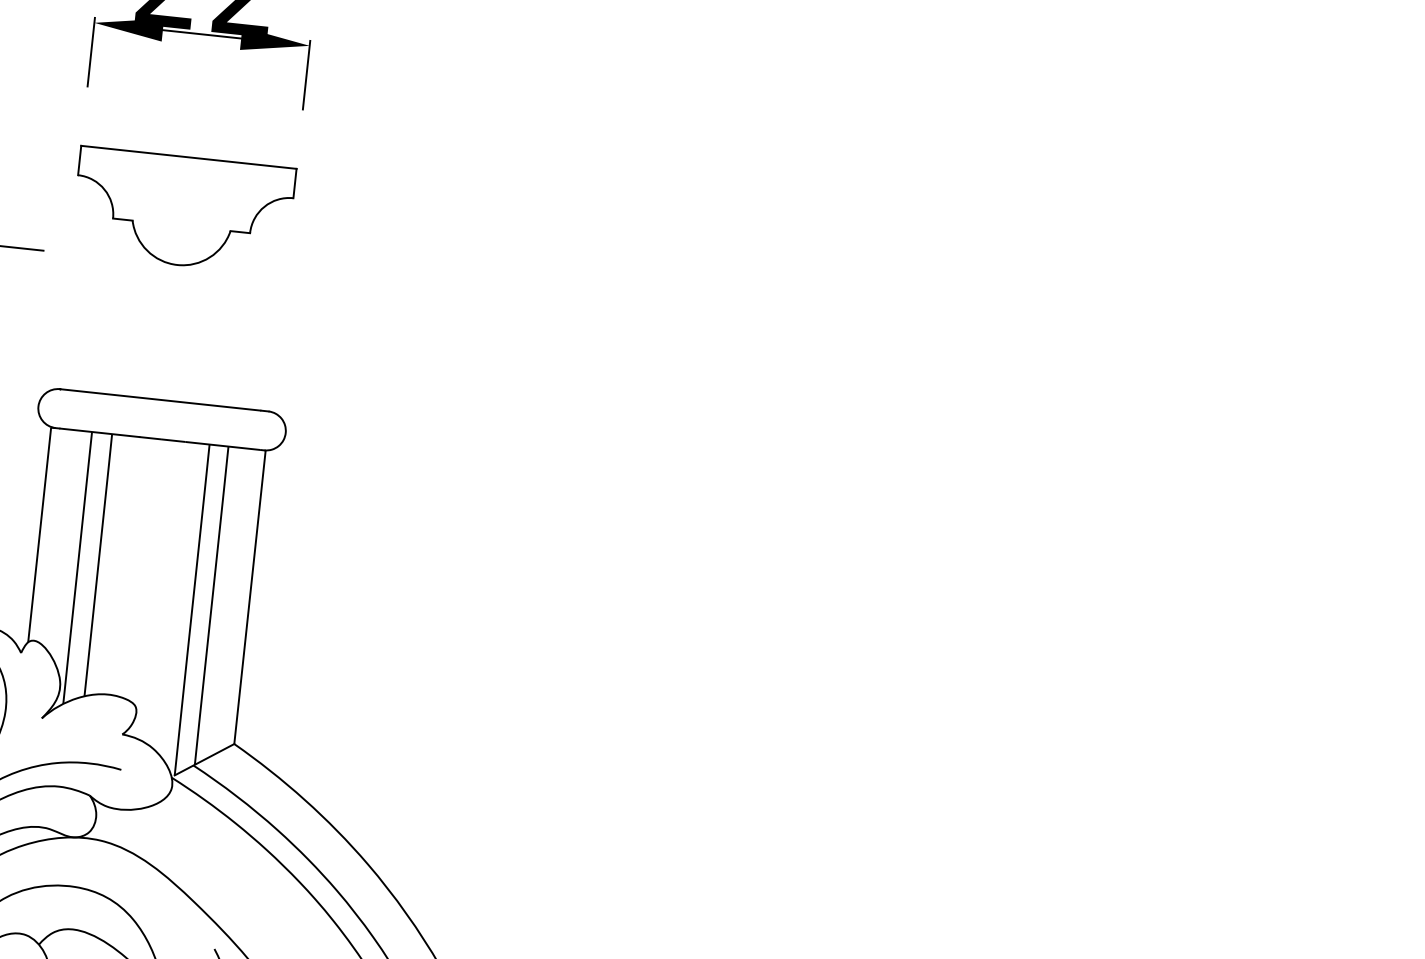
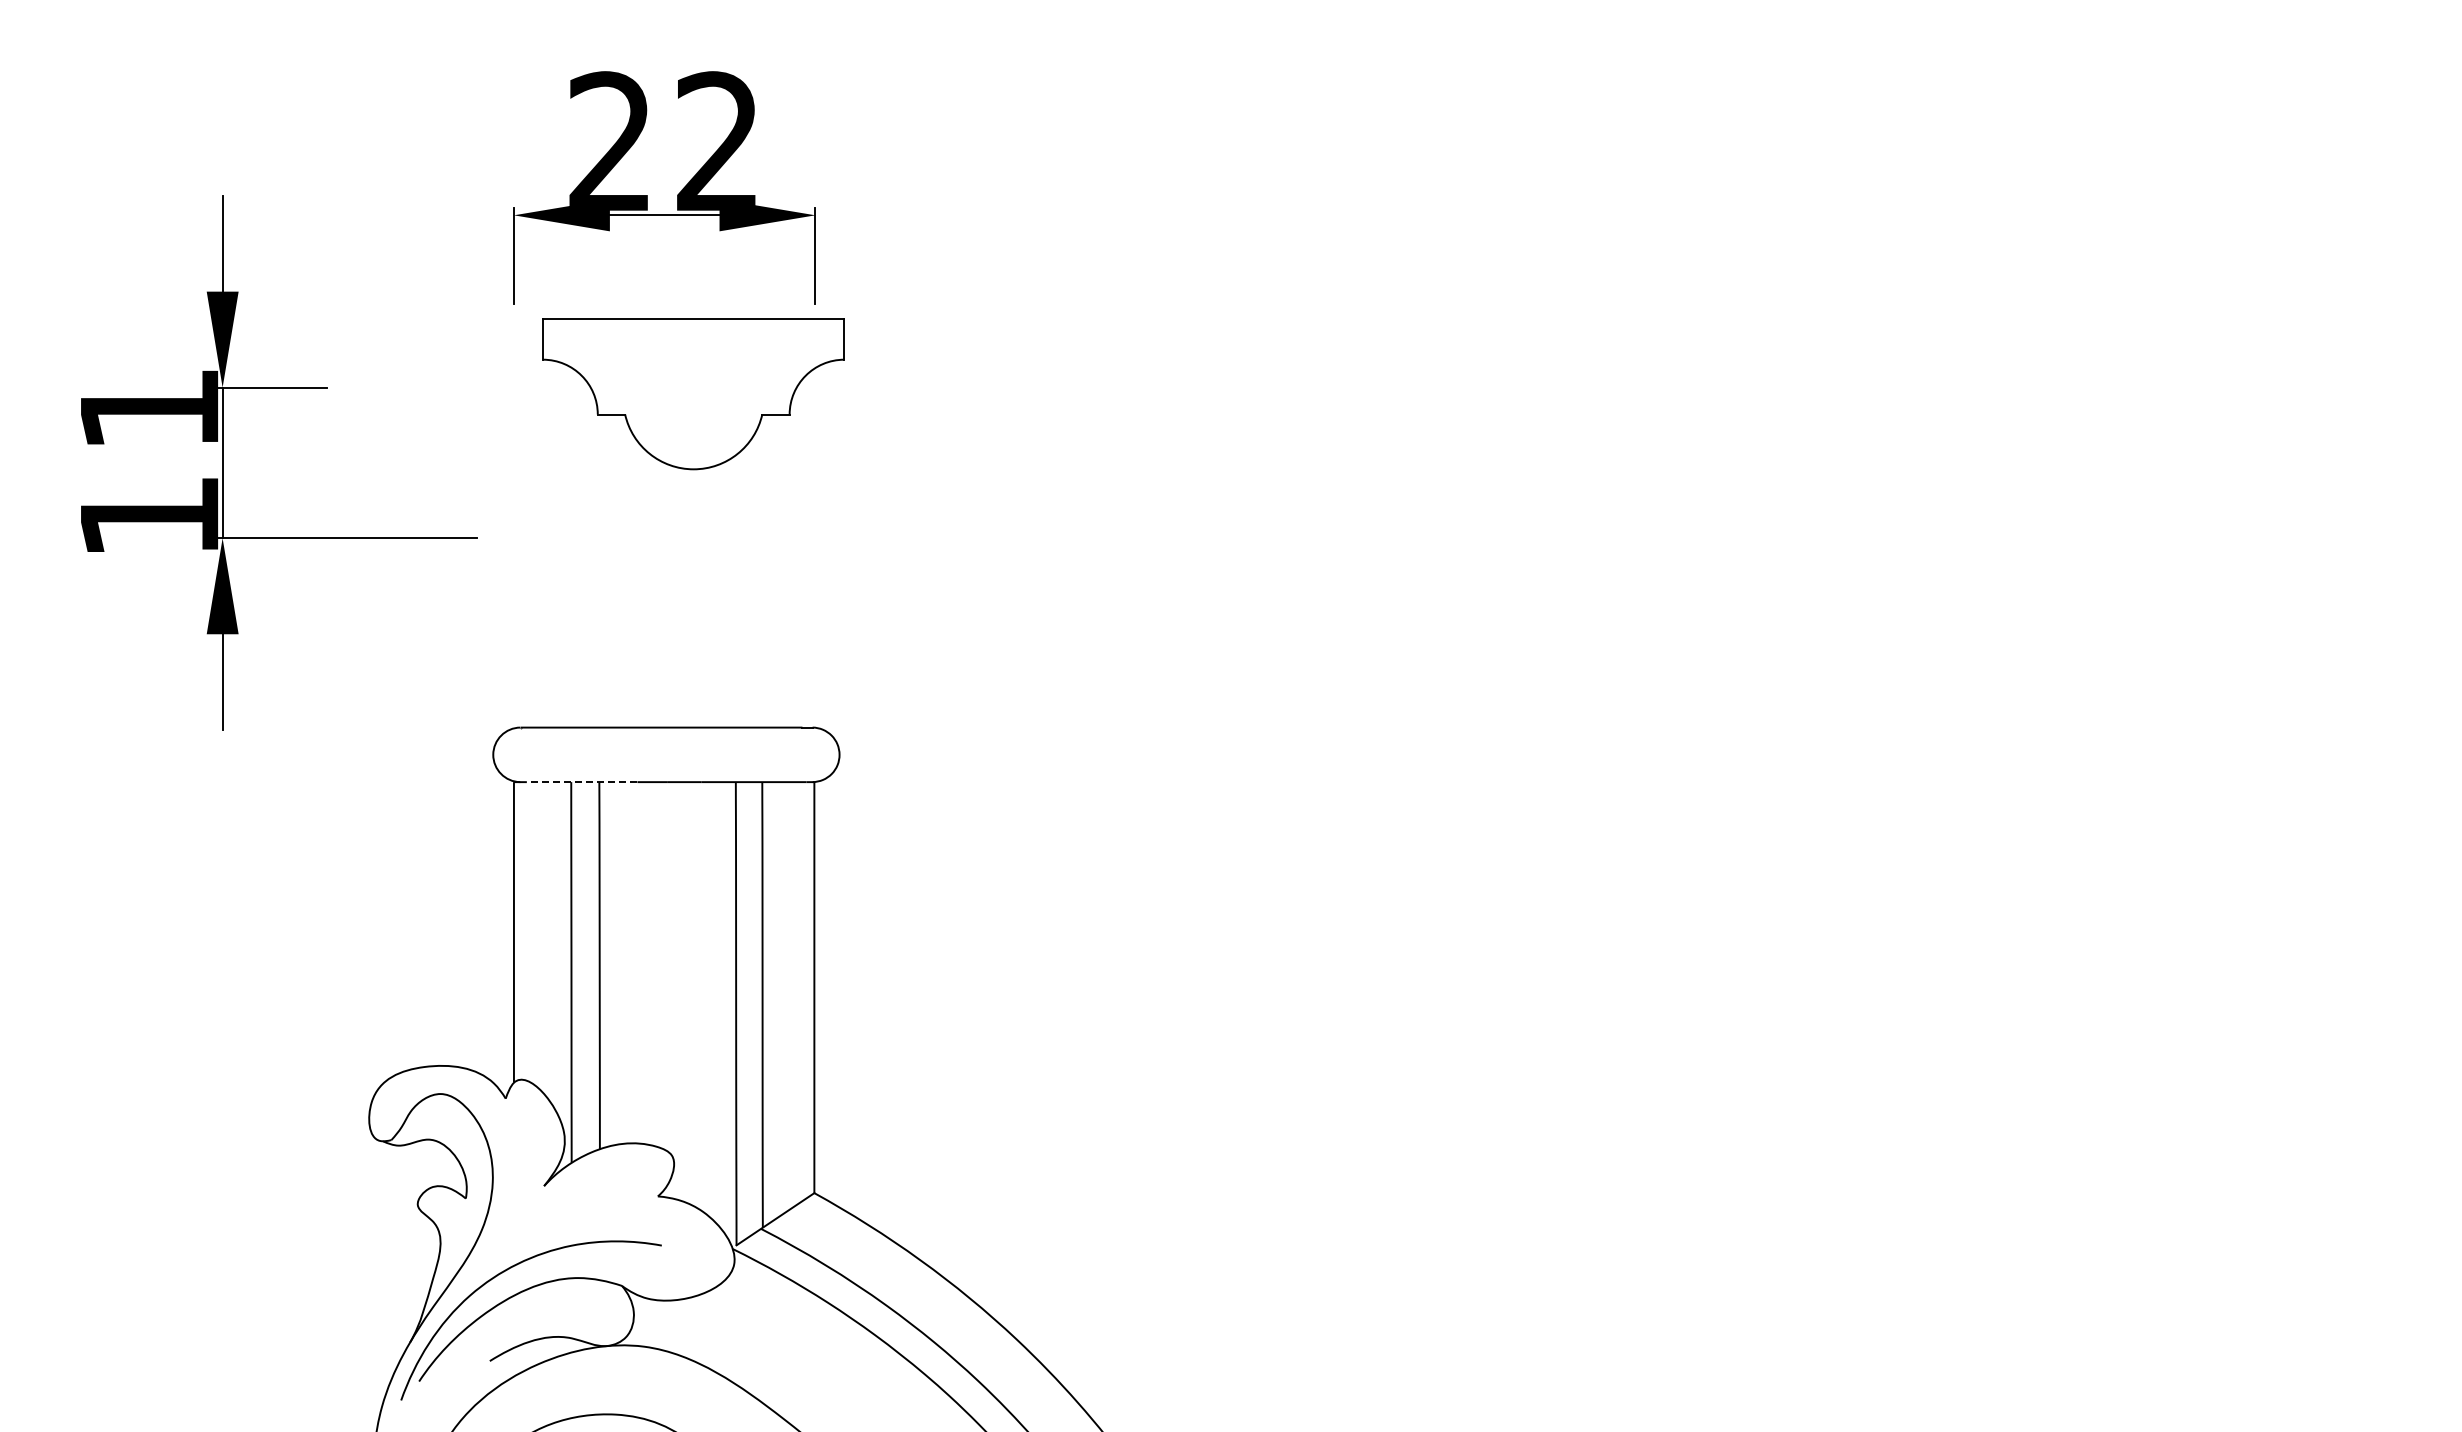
part: (182, 211) -> (693, 394), moved
line: (99, 433) -> (581, 782), solid -> dashed

